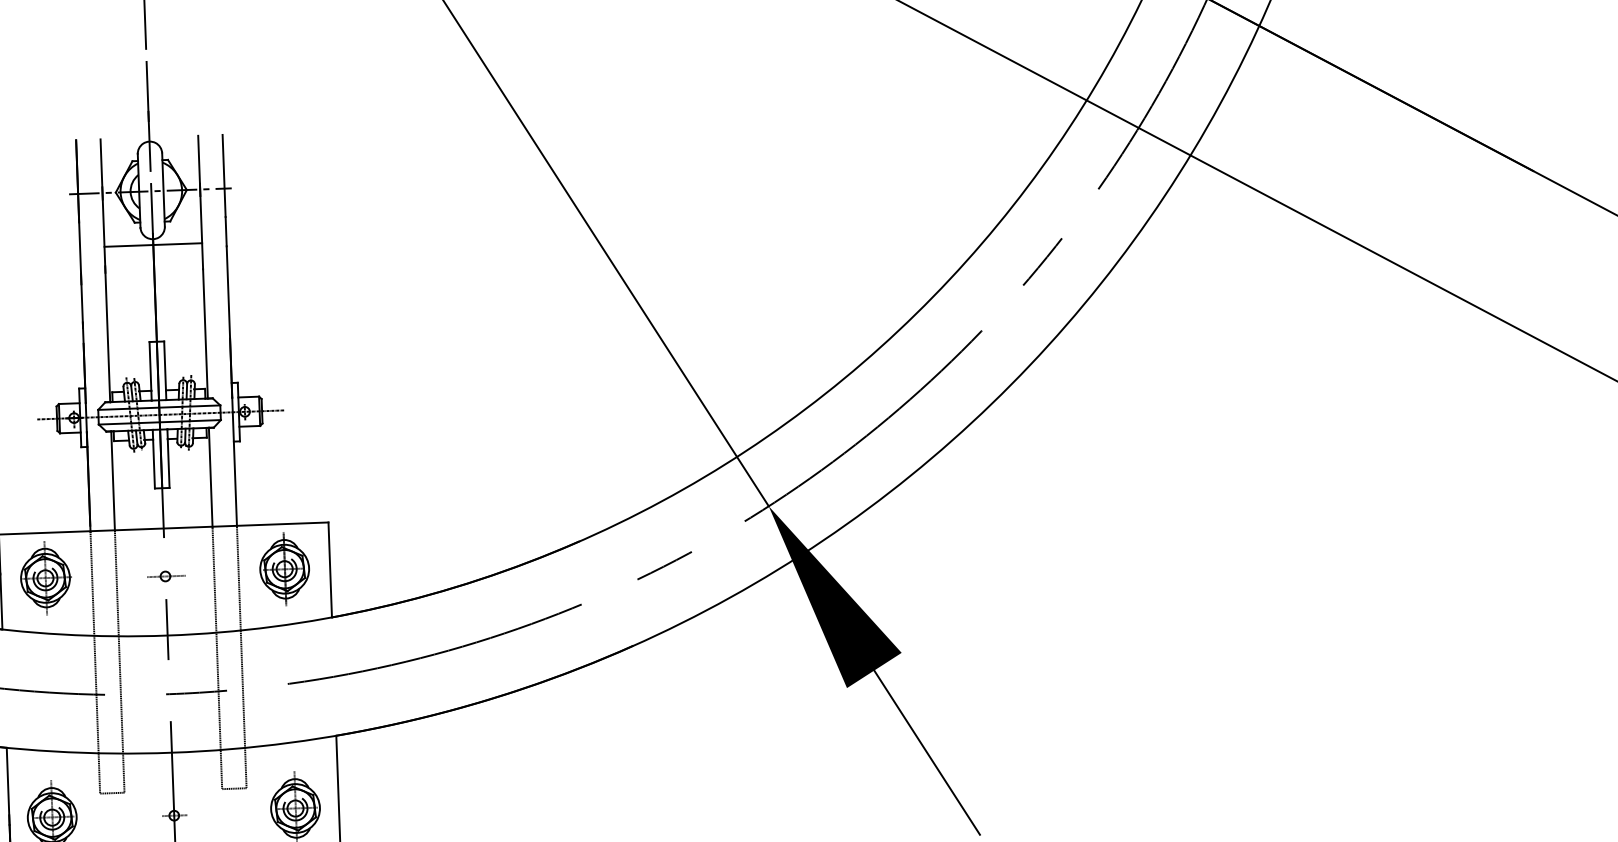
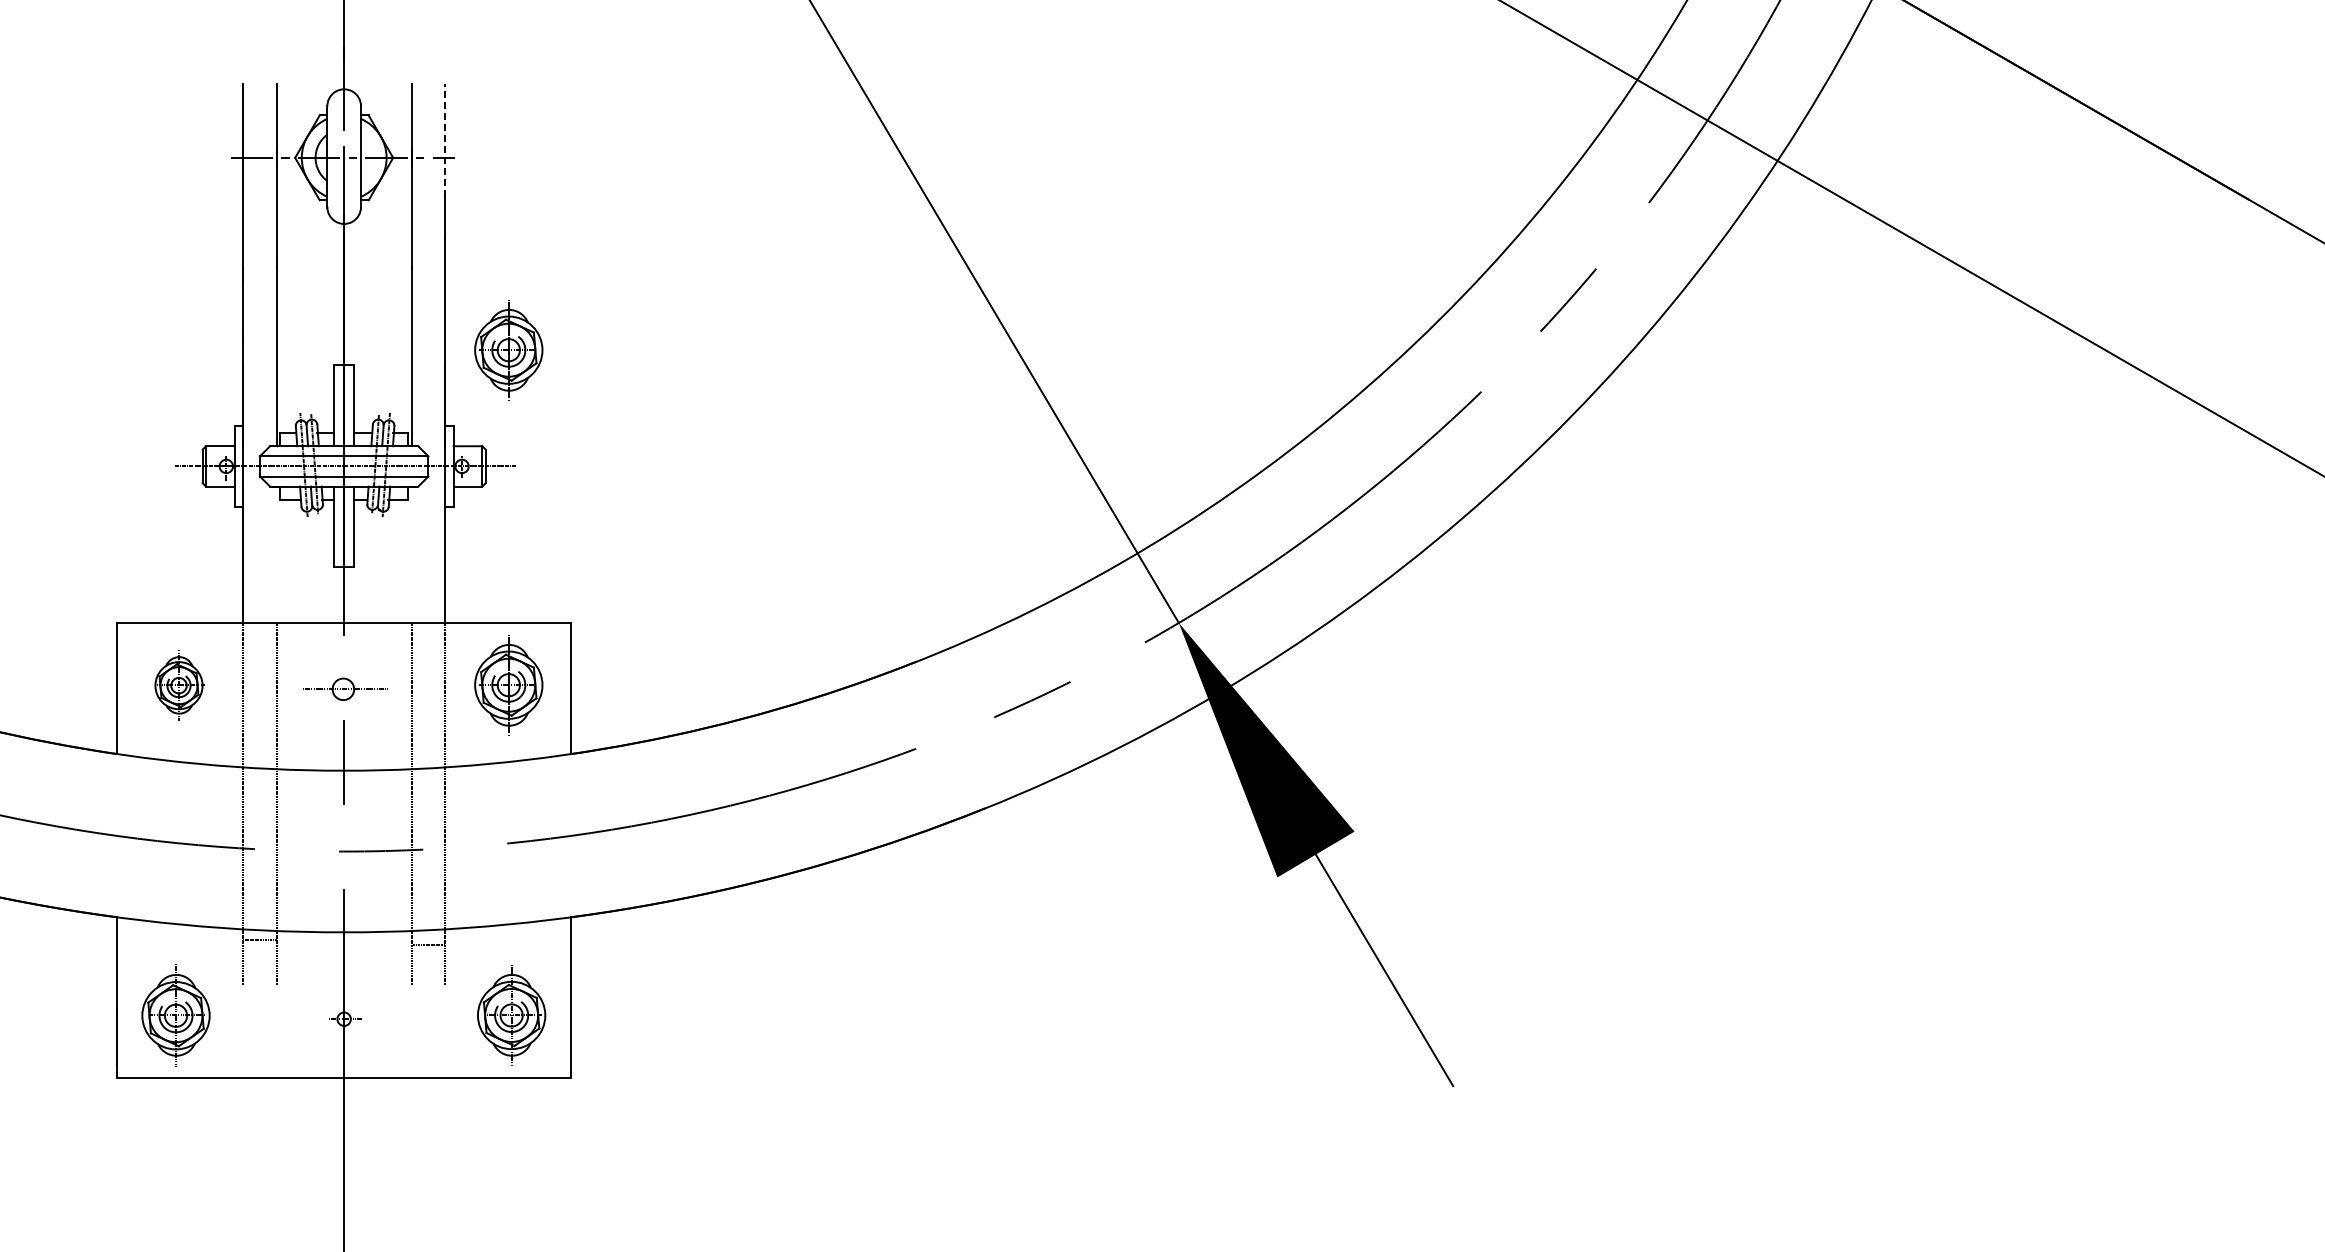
line: (224, 176) -> (445, 140), solid -> dashed
line: (152, 244) -> (343, 231), removed
part: (275, 326) -> (508, 350), added
line: (210, 477) -> (411, 555), removed
line: (112, 481) -> (276, 555), removed
part: (166, 575) -> (345, 688), size x1.6
part: (45, 578) -> (179, 685), size x0.7
line: (234, 789) -> (428, 945), moved
line: (111, 793) -> (259, 940), moved

